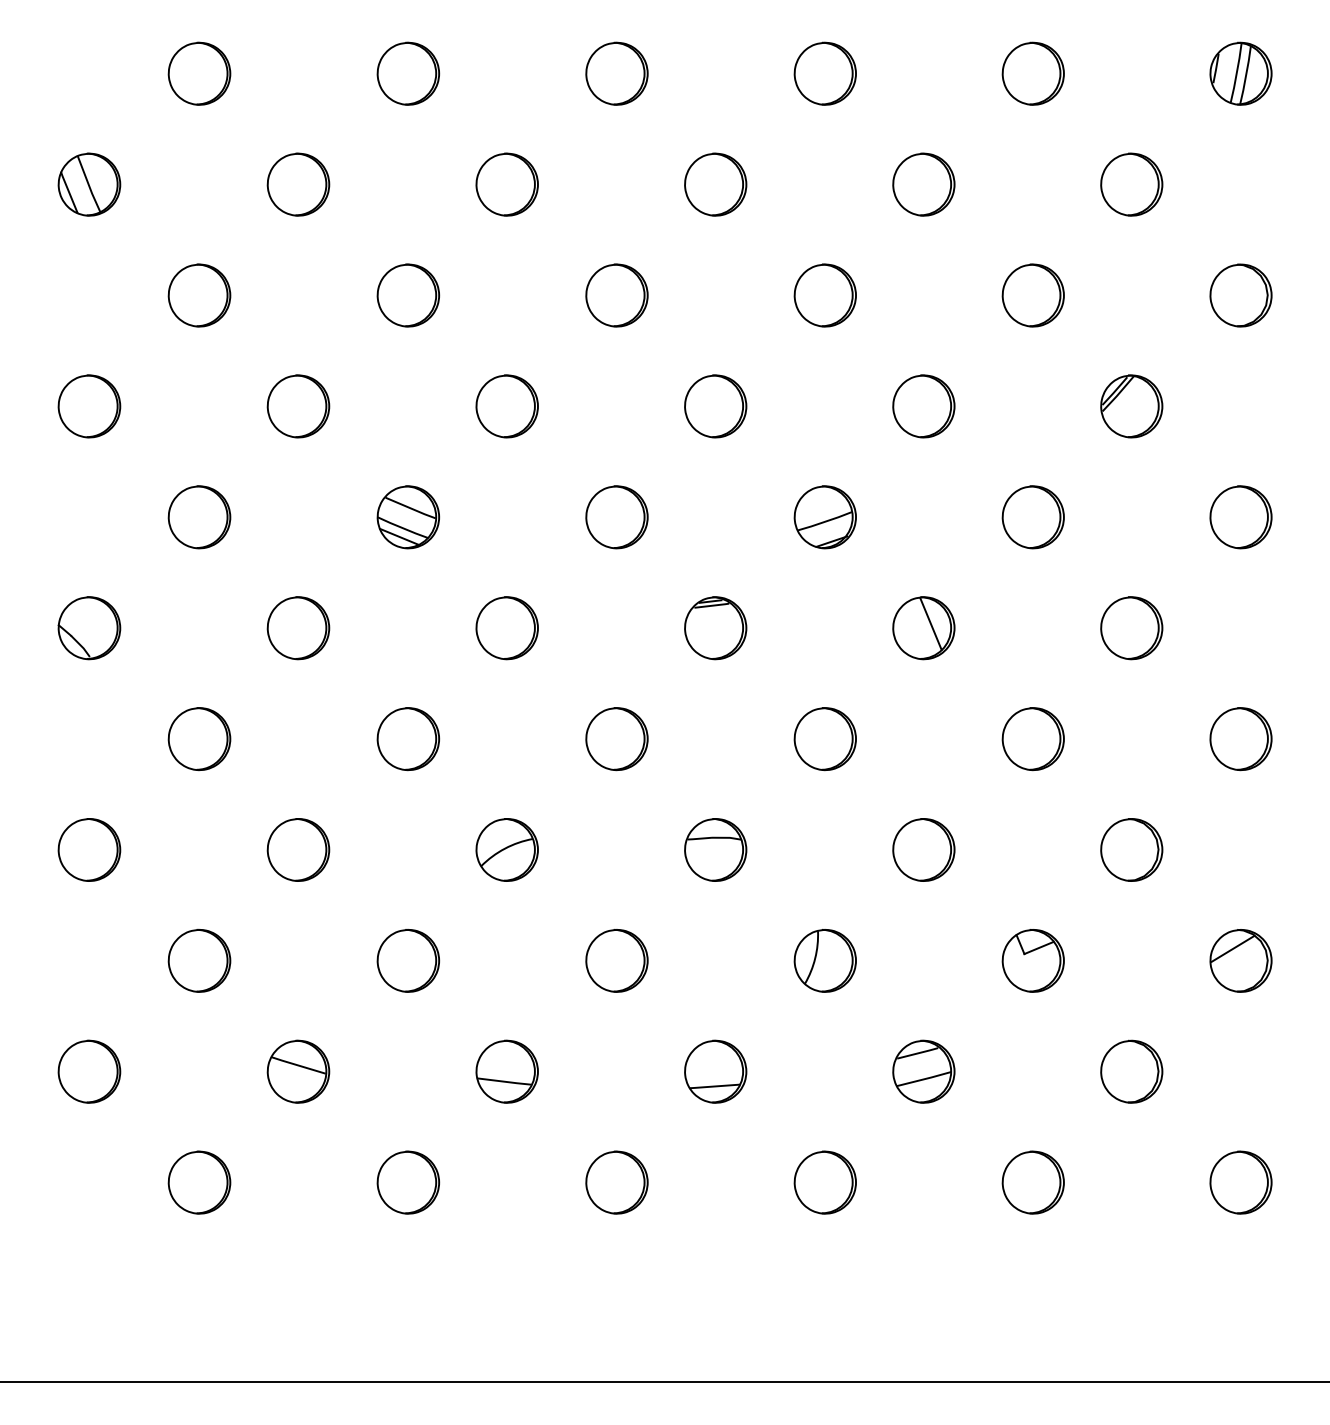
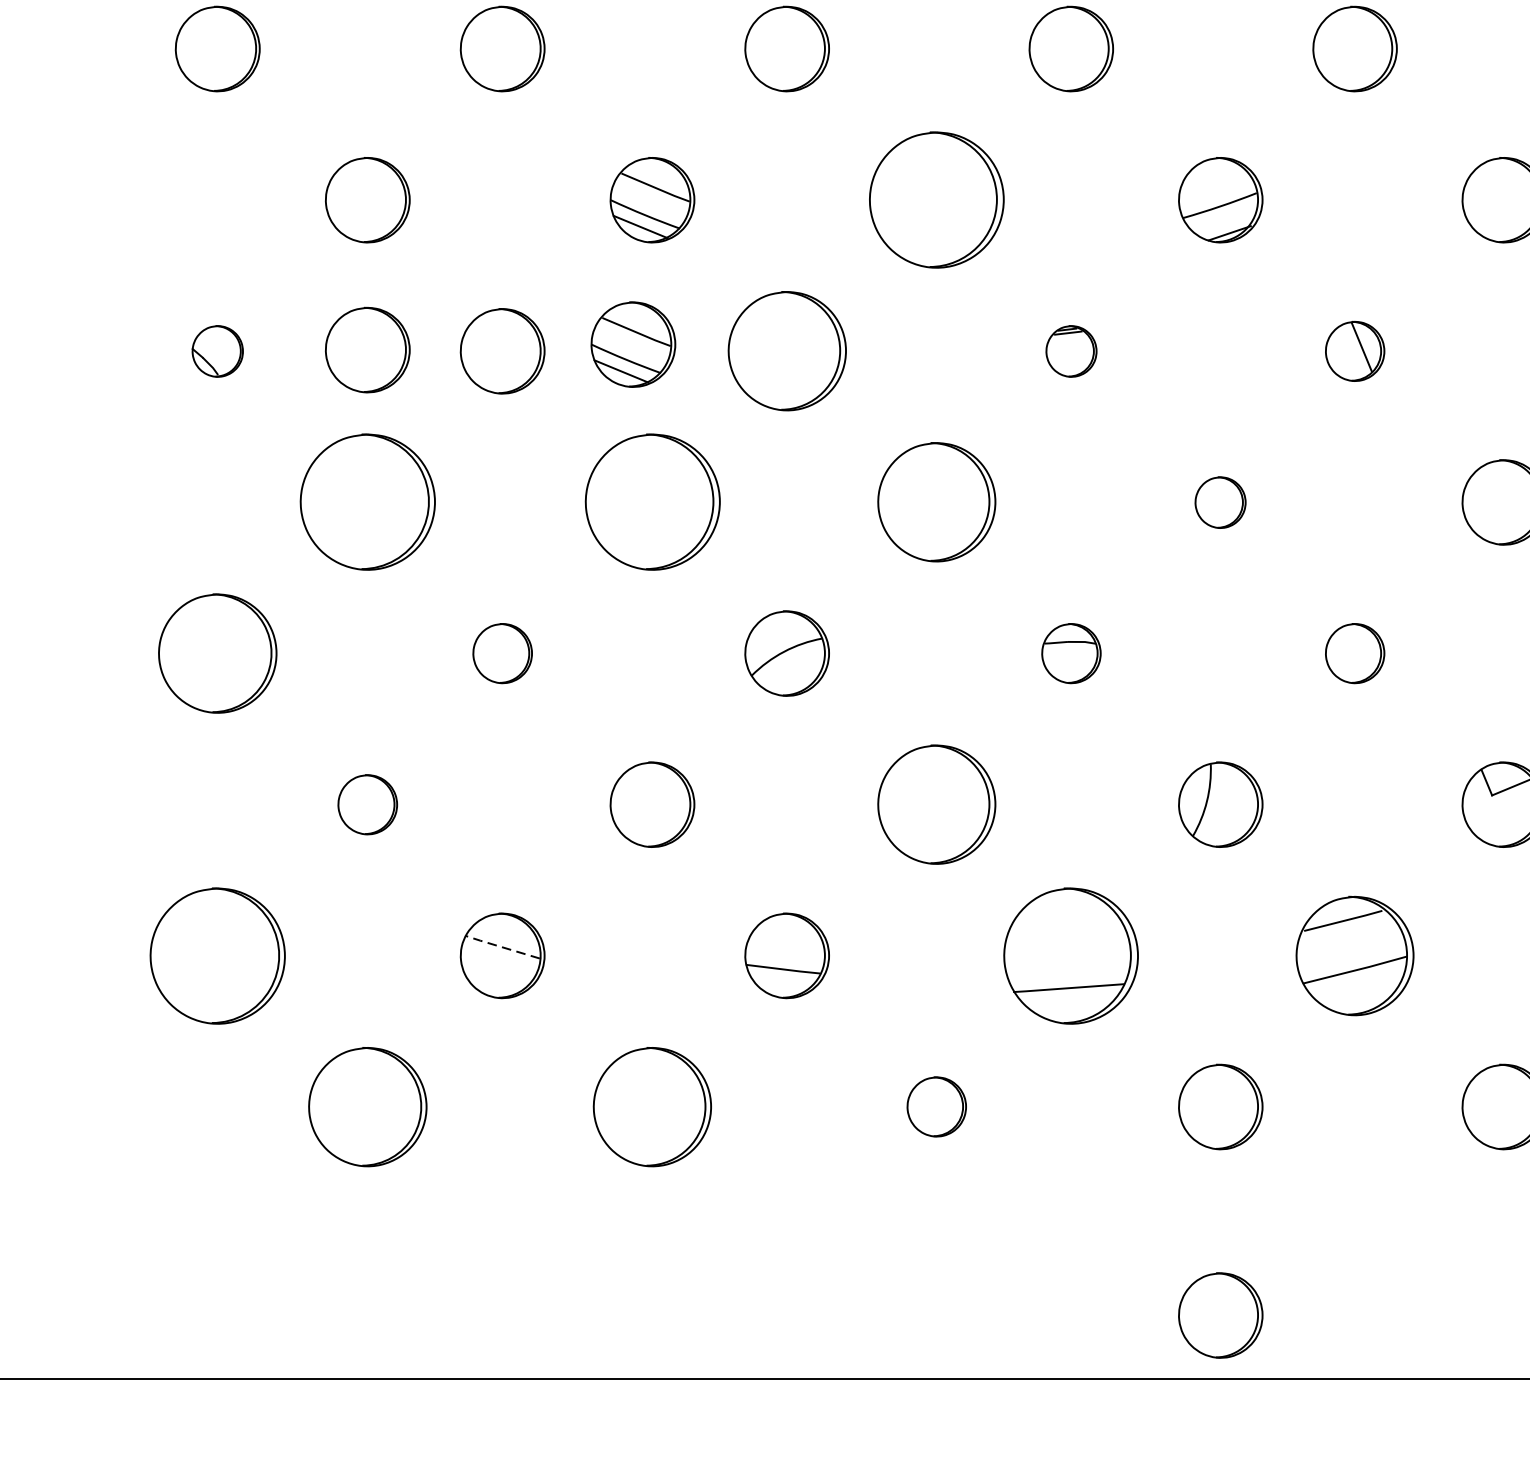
part: (616, 517) -> (936, 200), size x1.6
part: (393, 623) -> (632, 344), added
part: (199, 627) -> (367, 350), added
part: (89, 628) -> (217, 351), size x0.6
part: (506, 628) -> (786, 351), size x1.4
part: (715, 628) -> (1071, 351), size x0.6
part: (923, 628) -> (1354, 351), size x0.7
part: (199, 739) -> (367, 503), size x1.6
part: (407, 739) -> (651, 503), size x1.6
part: (616, 739) -> (936, 503), size x1.4
part: (824, 739) -> (1219, 503), size x0.6
part: (89, 849) -> (217, 652), size x1.4
part: (298, 849) -> (502, 652), size x0.7
part: (715, 849) -> (1071, 652), size x0.7
part: (923, 849) -> (1354, 652), size x0.7
part: (199, 960) -> (367, 804), size x0.7
part: (616, 960) -> (936, 804), size x1.4
line: (298, 1065) -> (502, 947), solid -> dashed
part: (89, 1071) -> (217, 955), size x1.6
part: (715, 1071) -> (1071, 955), size x1.6
part: (923, 1071) -> (1354, 955), size x1.4
part: (199, 1182) -> (367, 1106), size x1.4
part: (408, 1182) -> (652, 1106), size x1.4
part: (616, 1182) -> (936, 1106), size x0.7
part: (824, 1335) -> (1219, 1315), added

